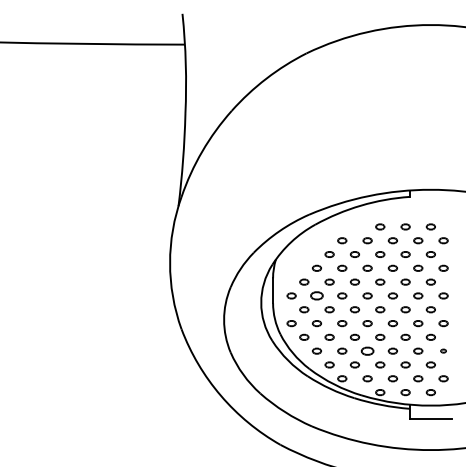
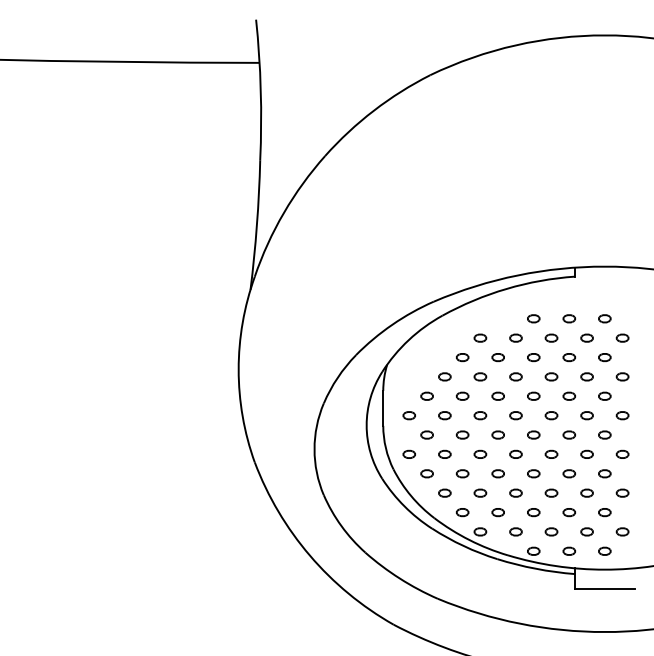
part: (316, 295) -> (444, 415), size x0.71
part: (367, 350) -> (515, 492), size x0.71
part: (443, 350) -> (622, 492), size x1.67

